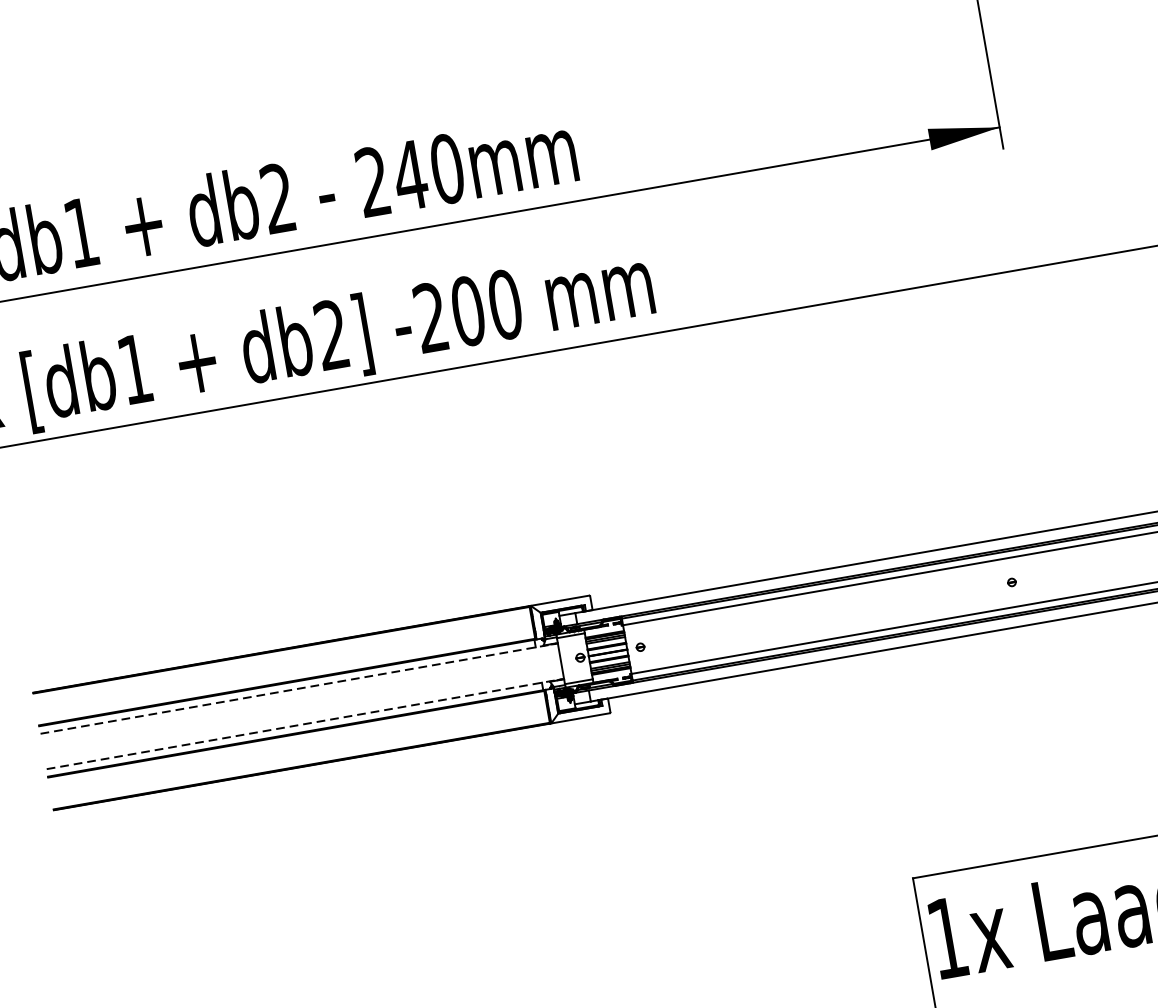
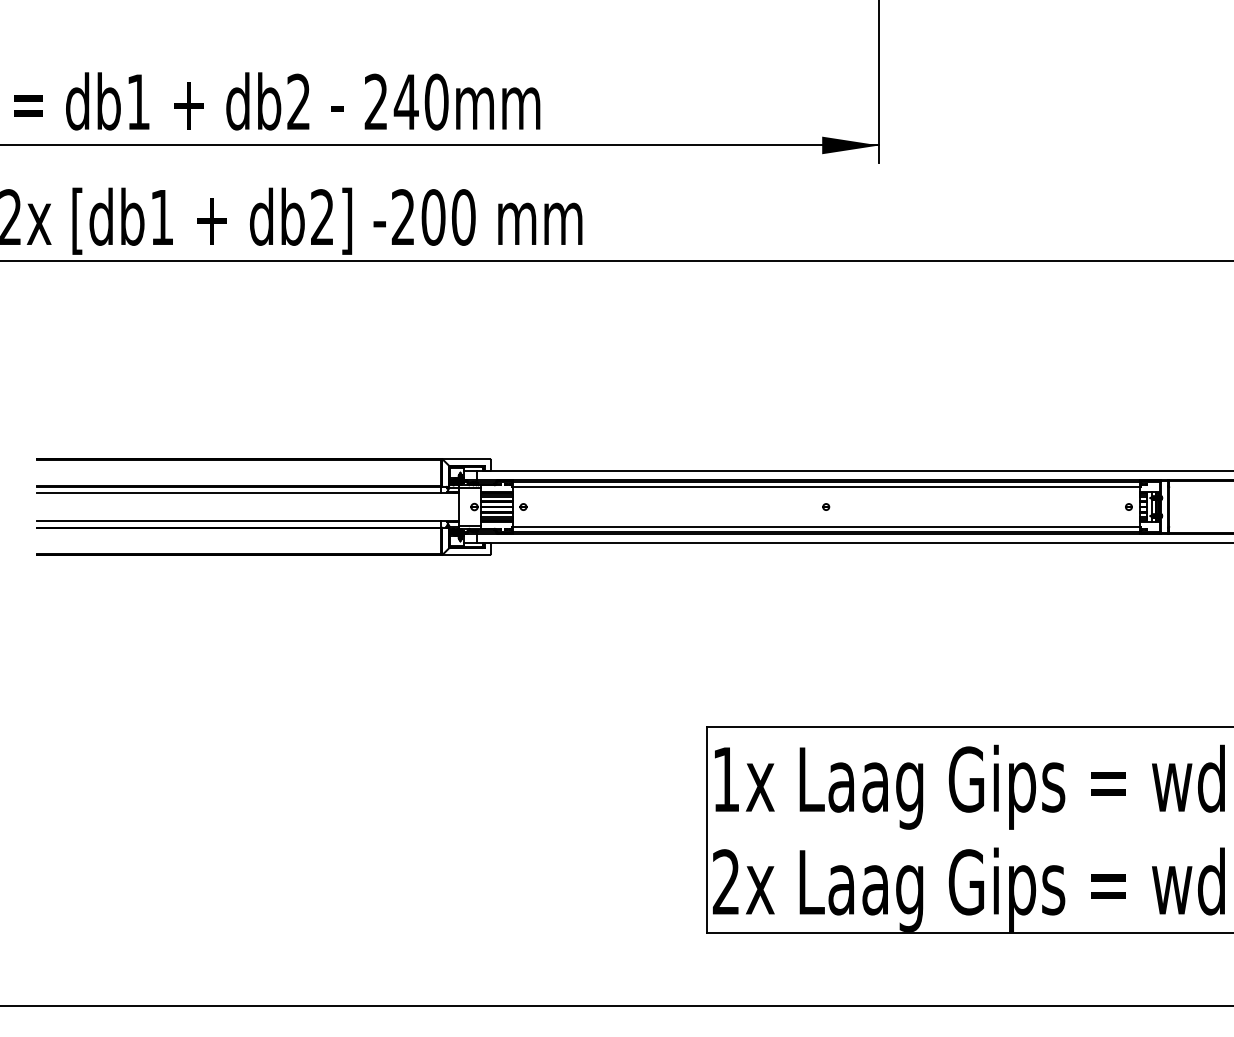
line: (298, 688) -> (247, 492), dashed -> solid
line: (305, 724) -> (247, 521), dashed -> solid

